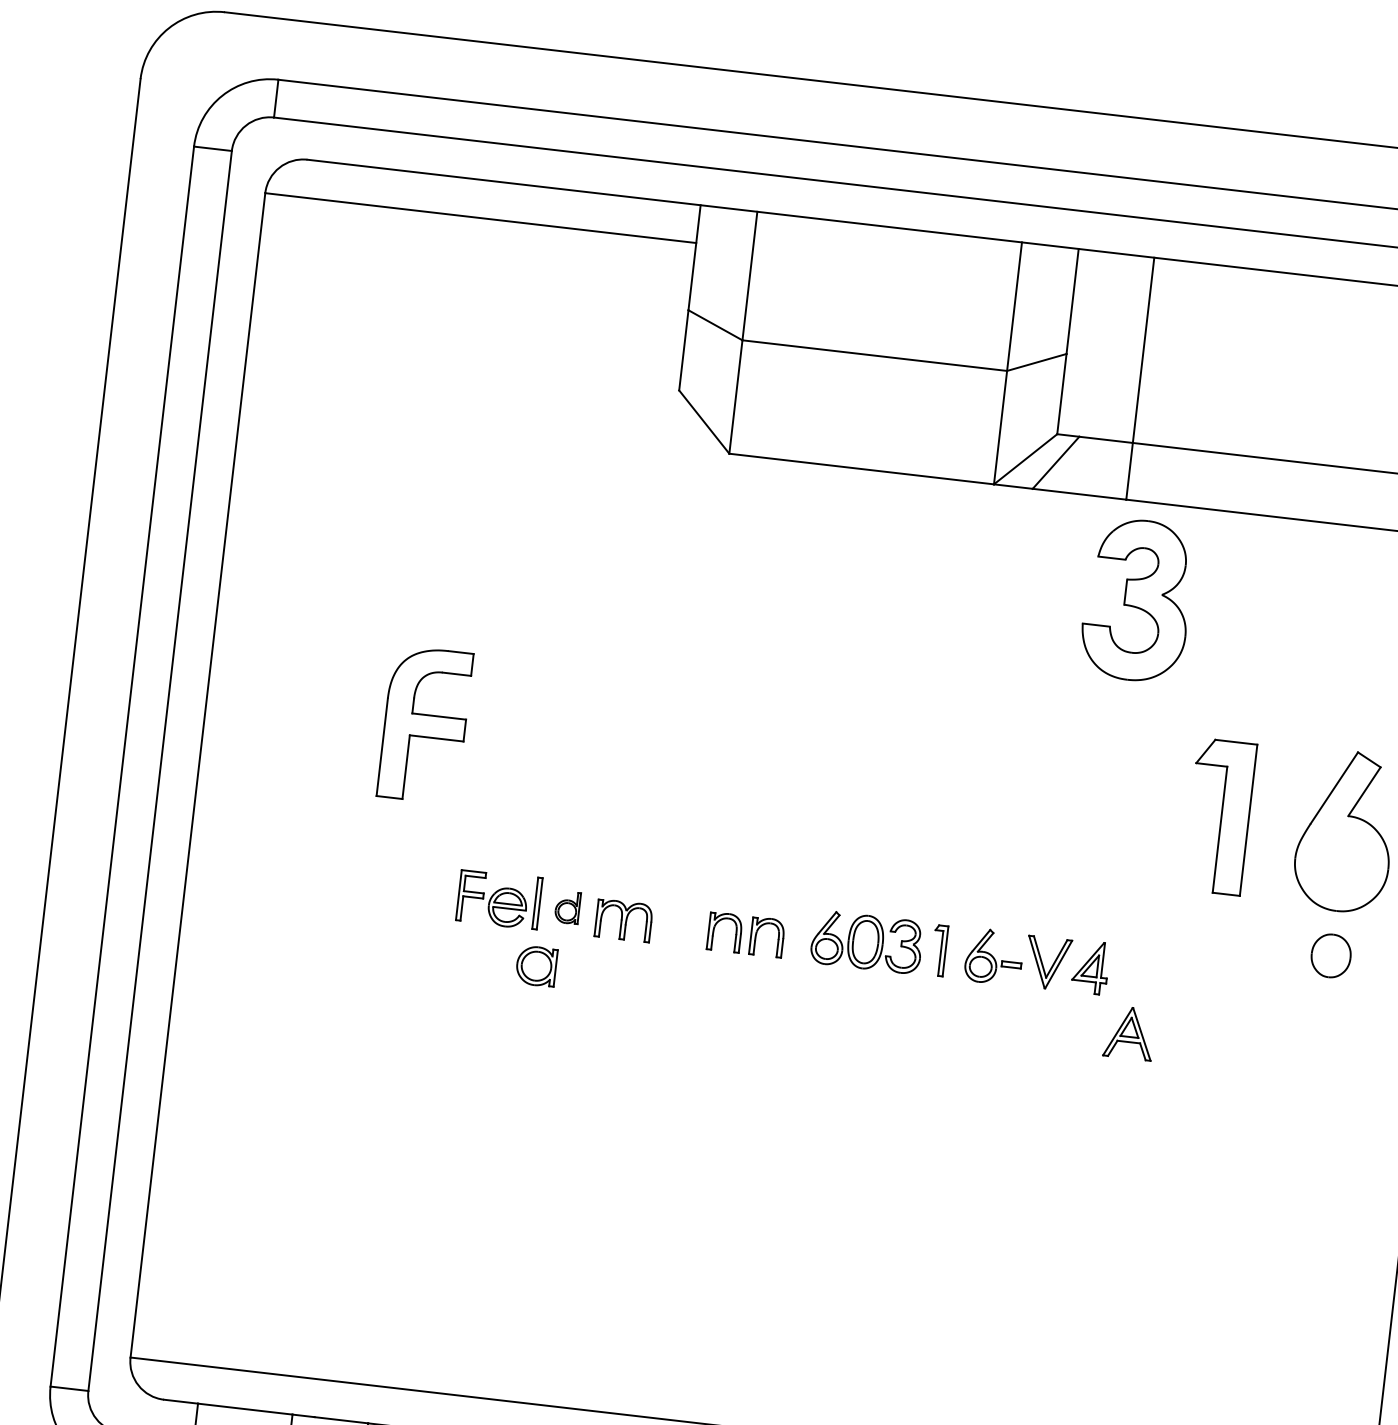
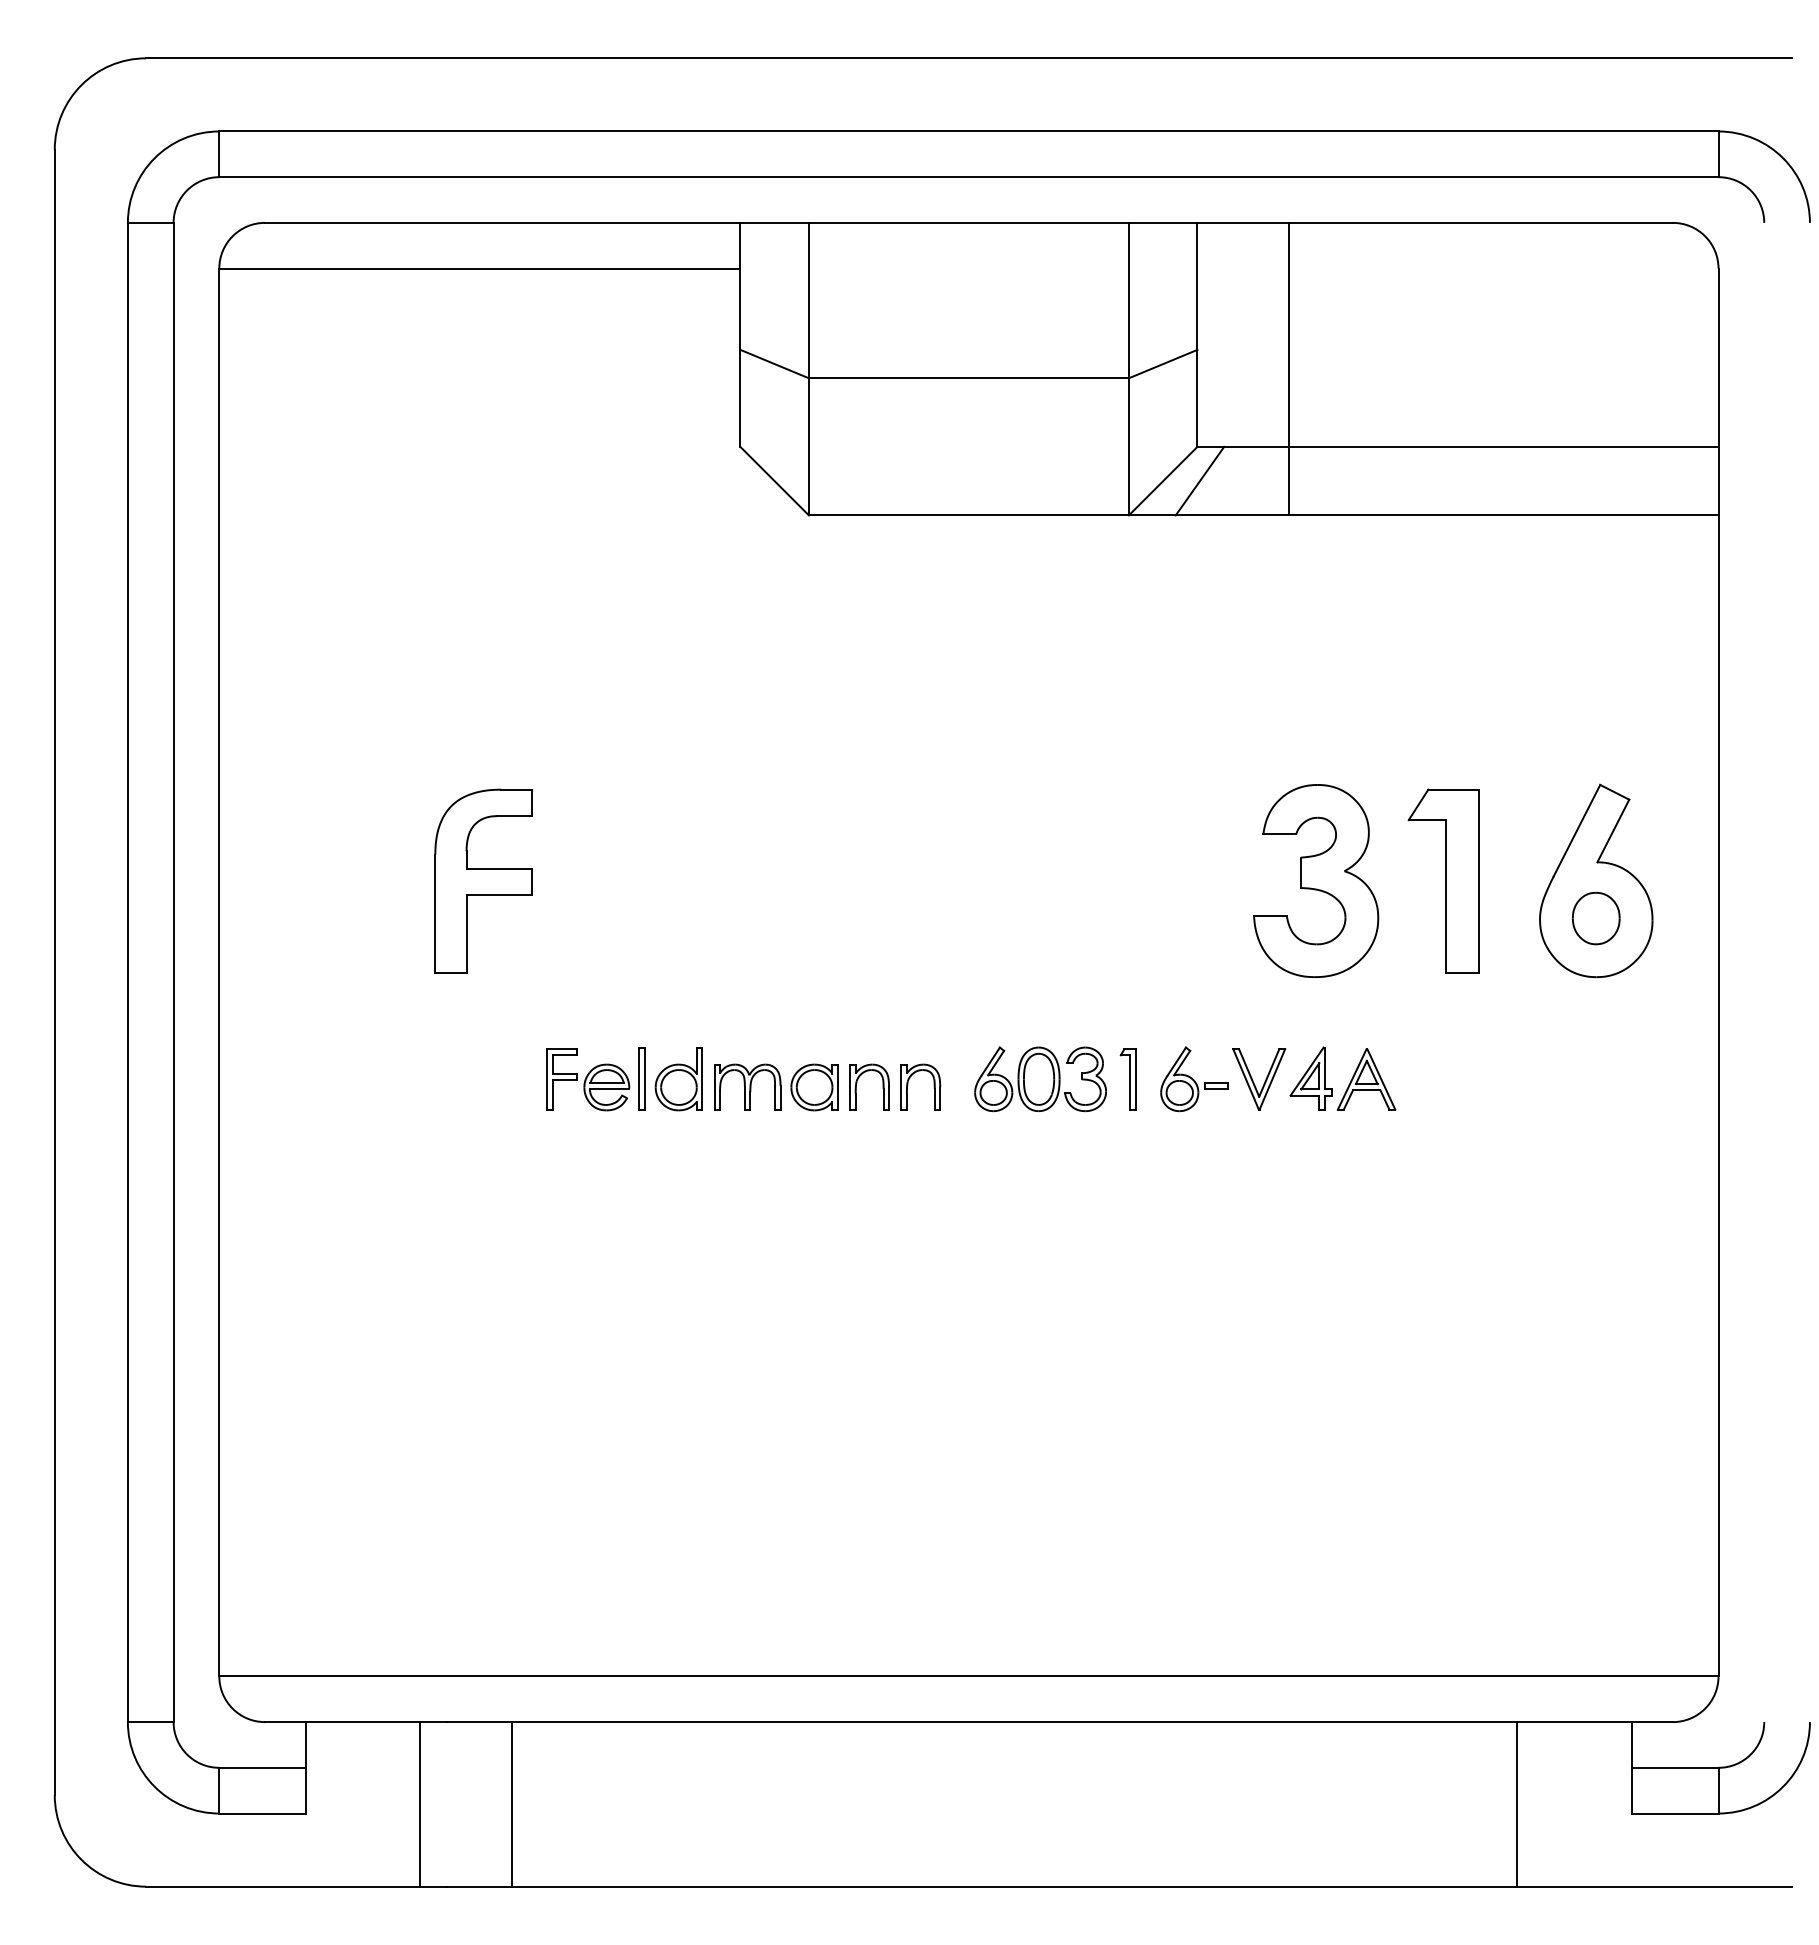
part: (1137, 599) -> (1316, 880), moved
part: (567, 907) -> (678, 1079), size x1.67
part: (1331, 955) -> (1596, 918), moved
part: (536, 966) -> (814, 1087), moved
part: (1129, 1033) -> (1366, 1079), moved

